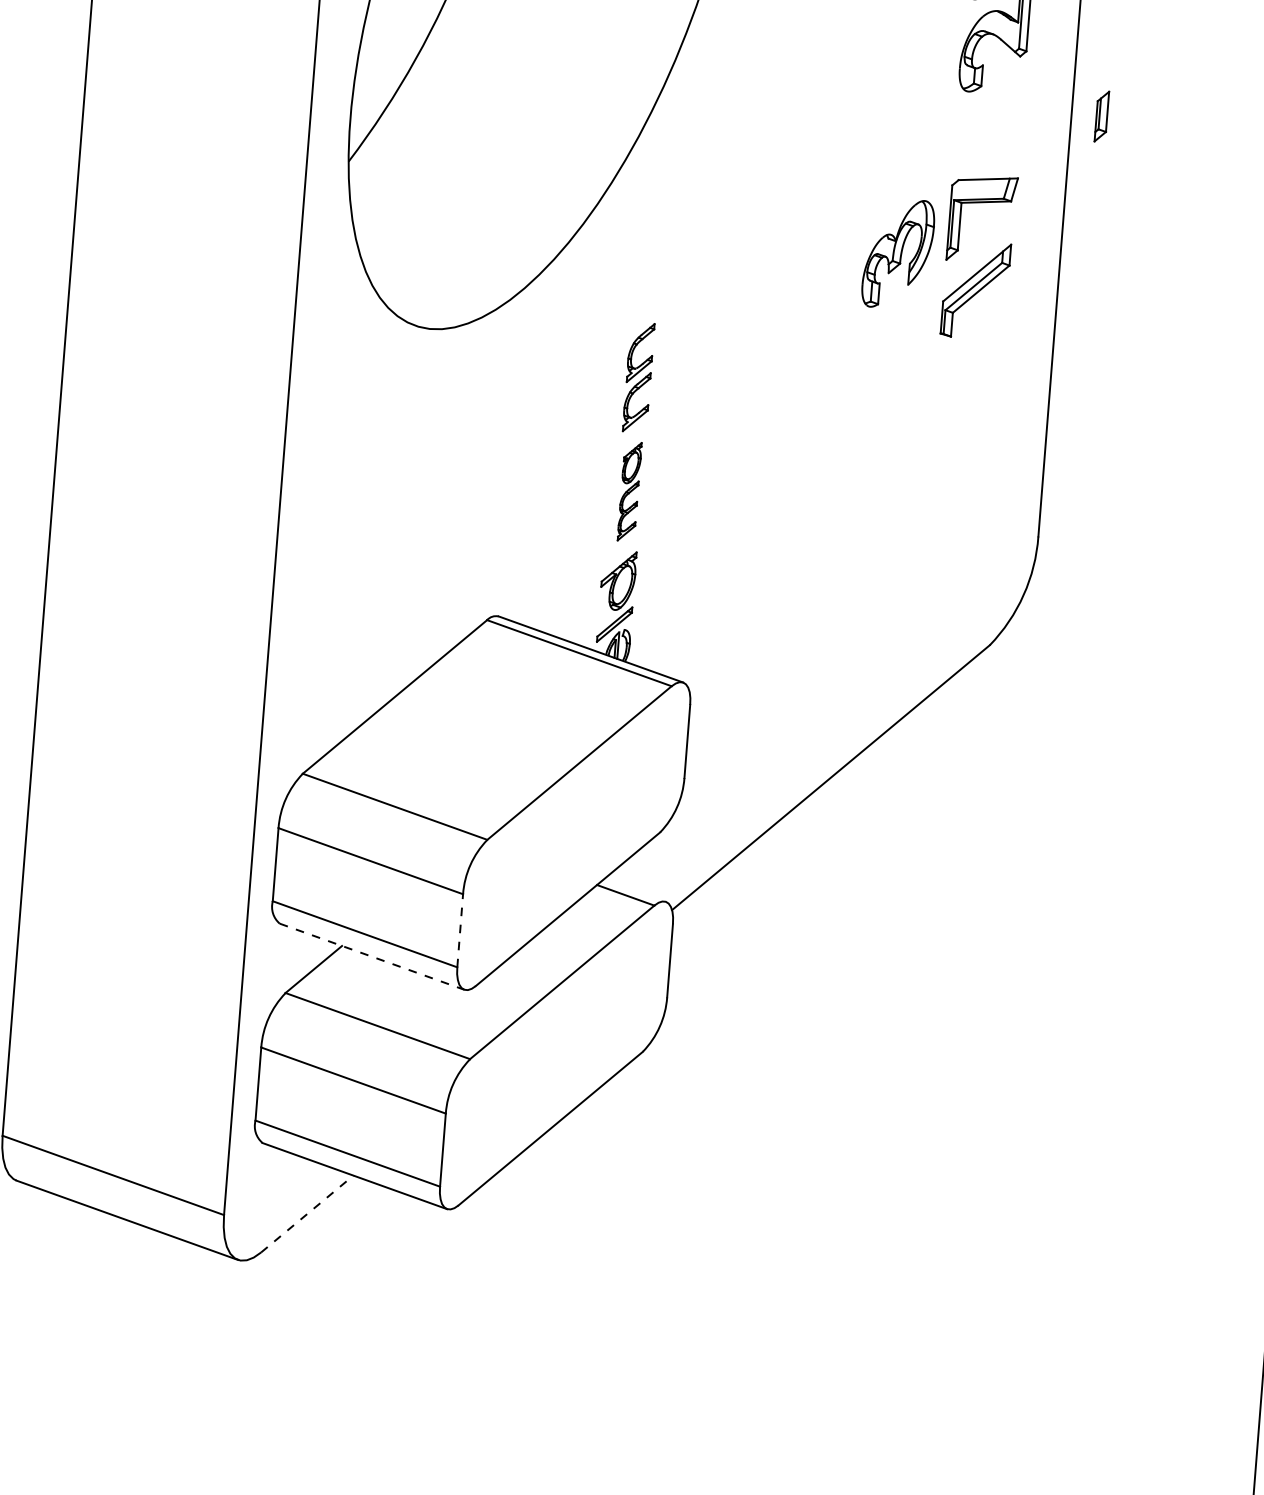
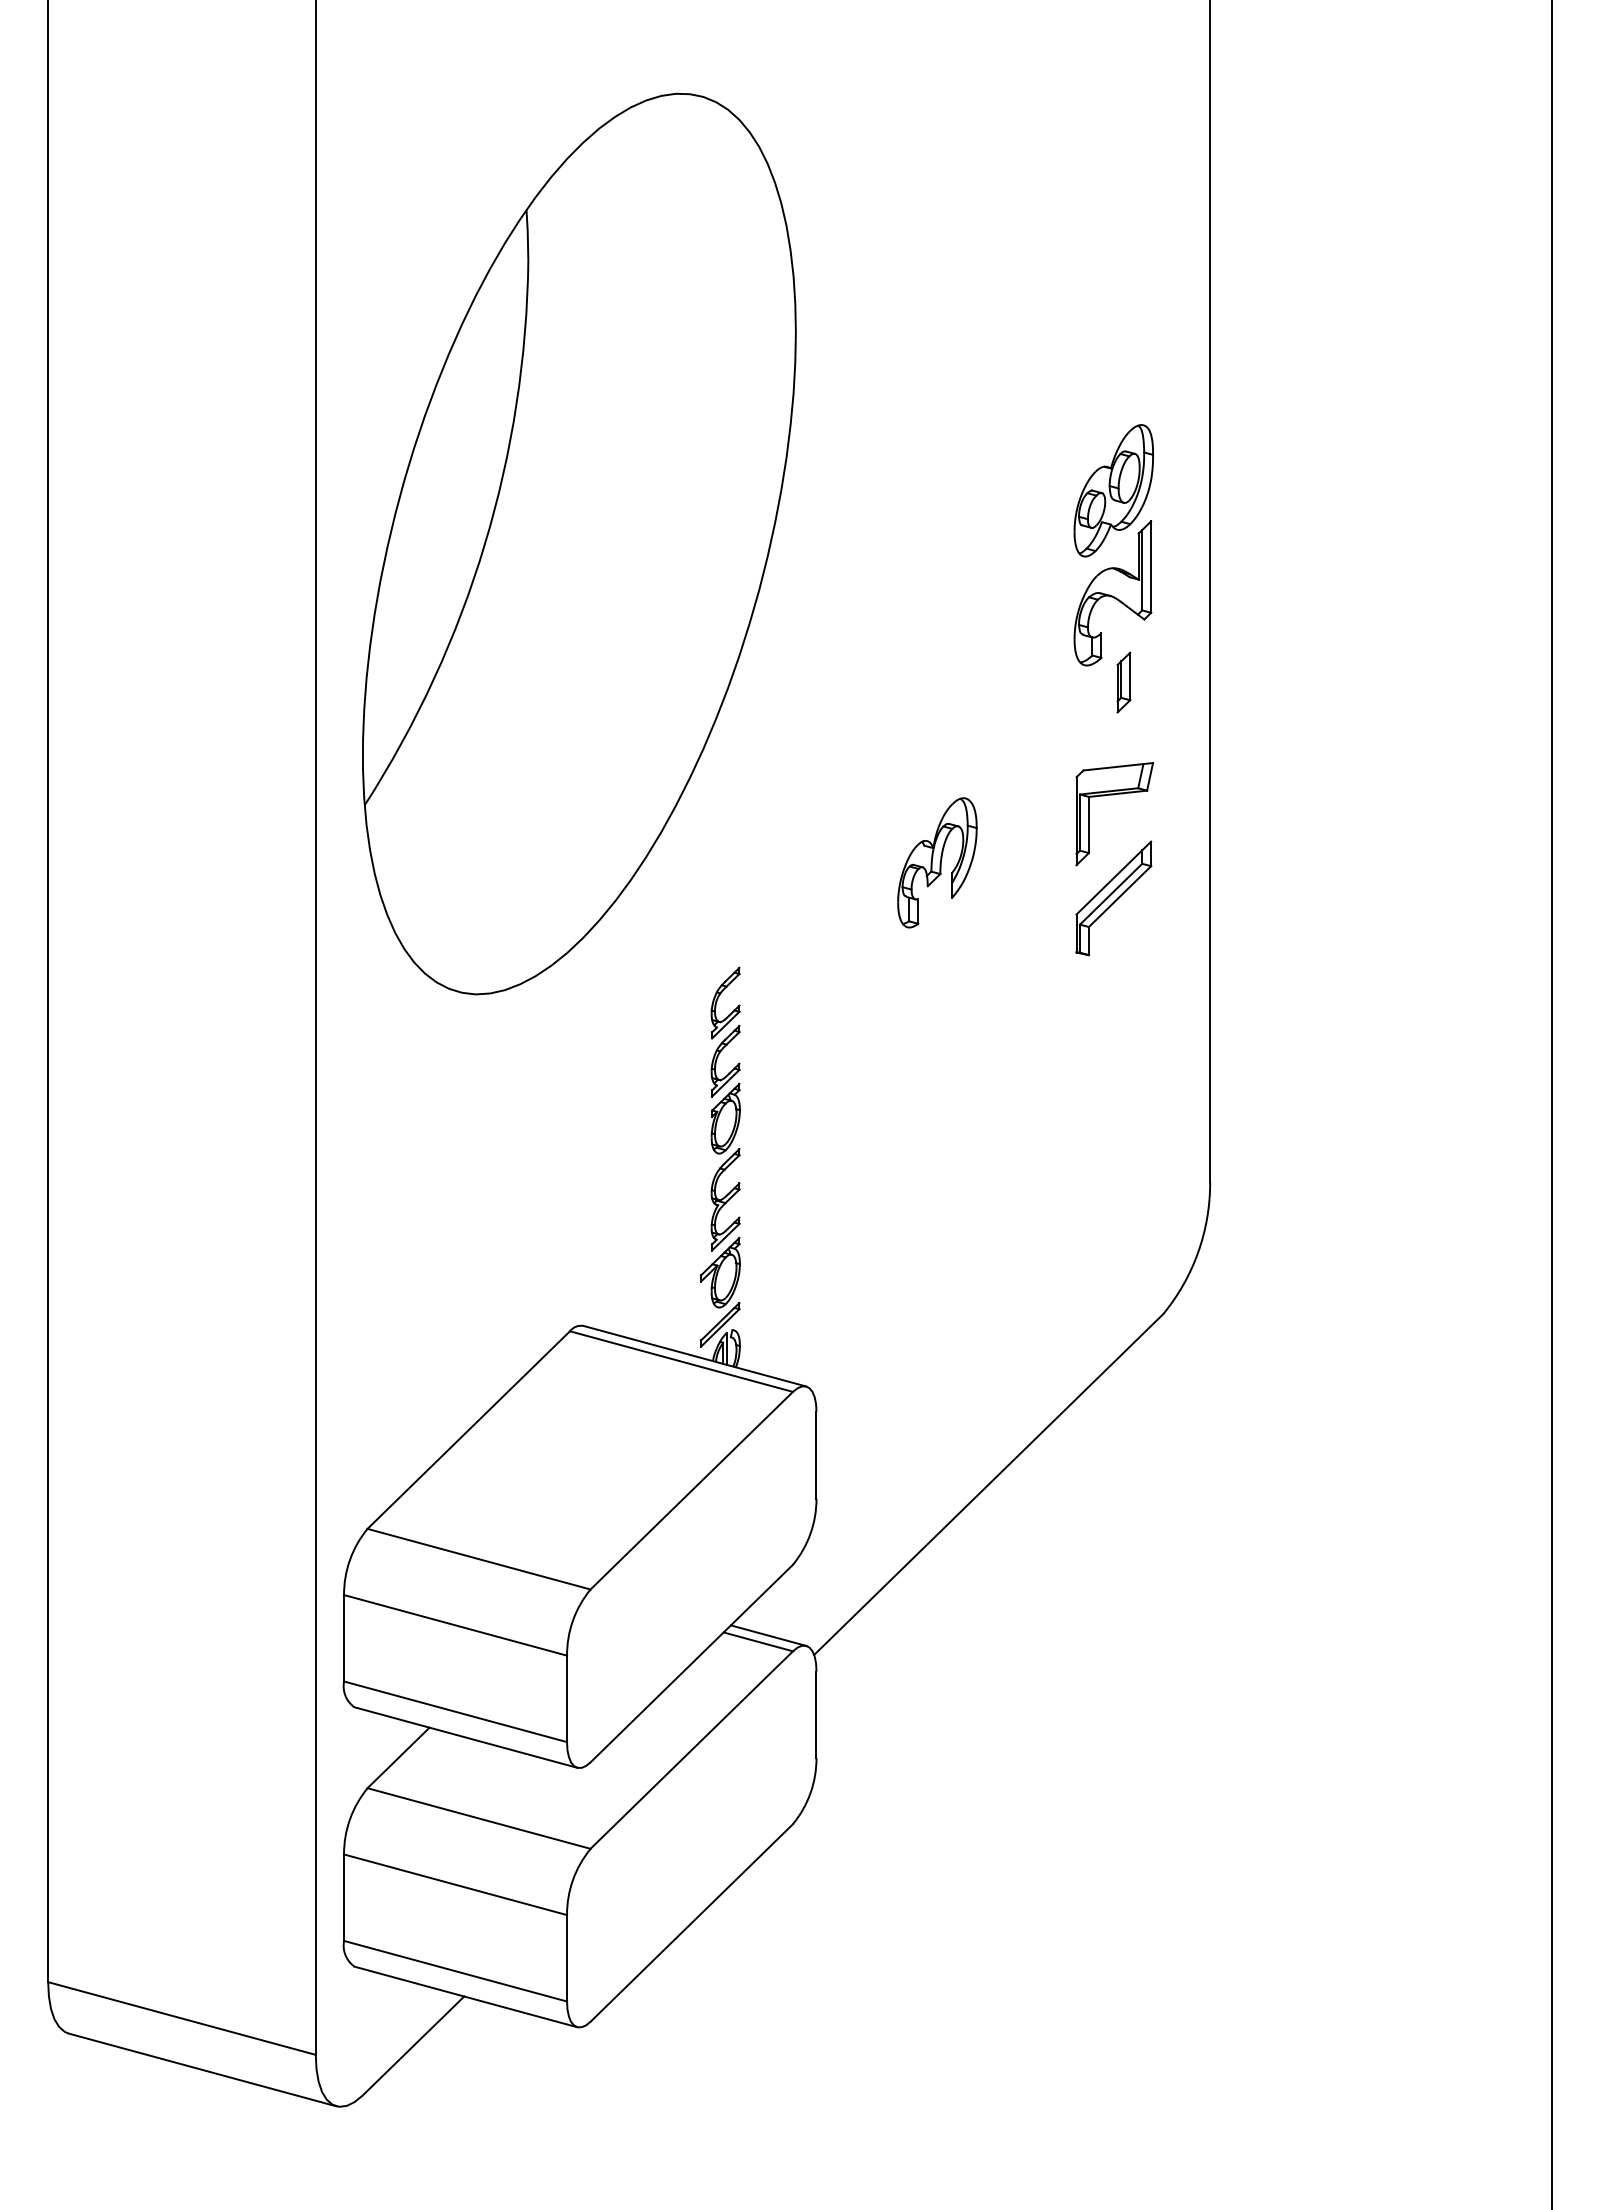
part: (1101, 116) -> (1123, 682), moved
part: (898, 253) -> (937, 862), moved
part: (629, 491) -> (725, 1166), size x1.43
line: (634, 890) -> (768, 1635), added
line: (460, 930) -> (567, 1698), dashed -> solid
line: (371, 956) -> (465, 1737), dashed -> solid
line: (307, 1213) -> (413, 2045), dashed -> solid

